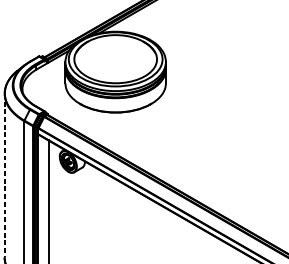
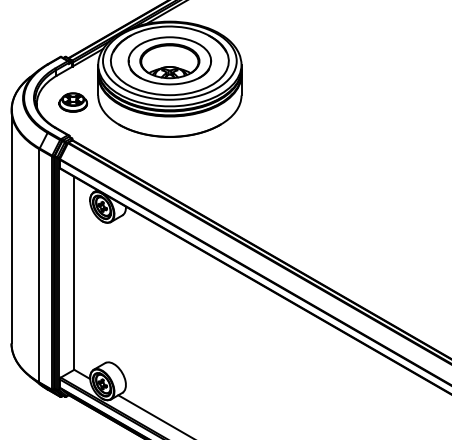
part: (115, 58) -> (169, 60), added
part: (47, 88) -> (72, 102), added
line: (4, 175) -> (11, 226), dashed -> solid

